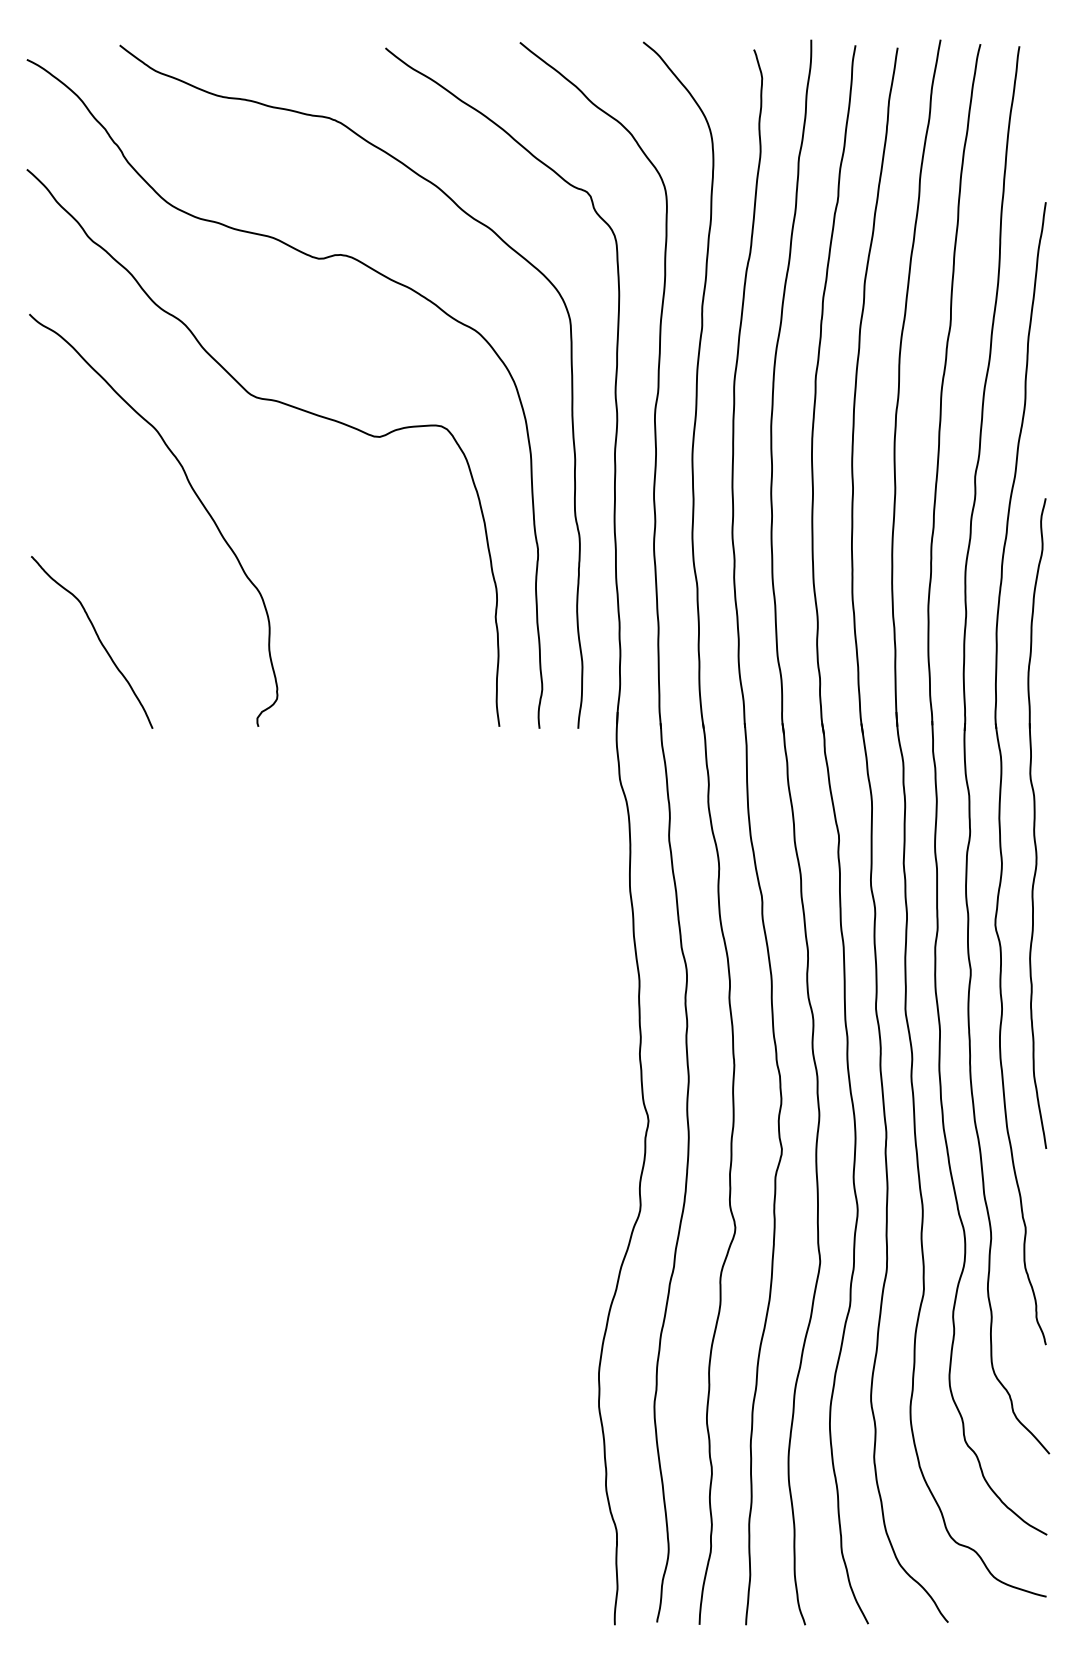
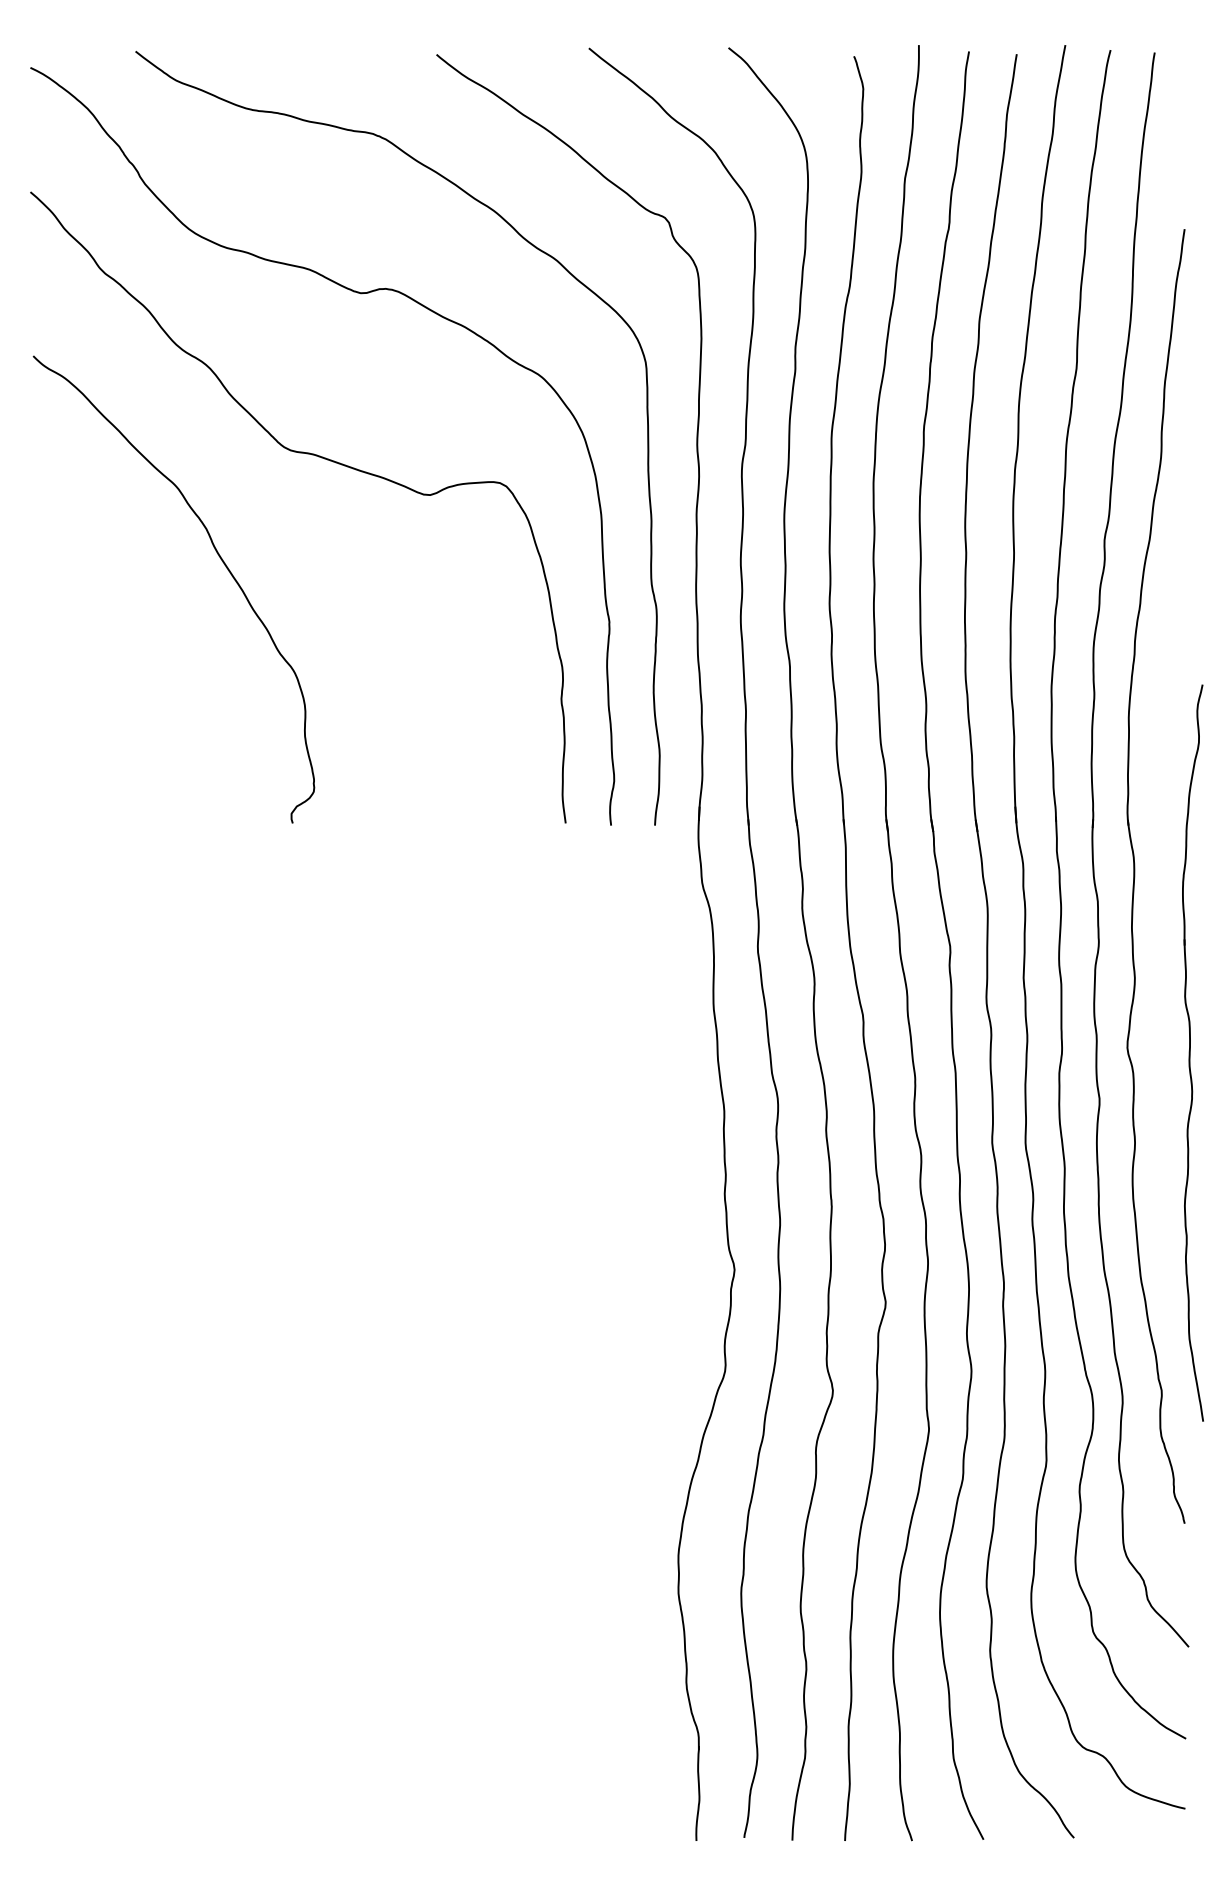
curve: (98, 640) -> (111, 725), removed
part: (1037, 823) -> (1193, 1052), moved

